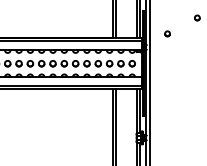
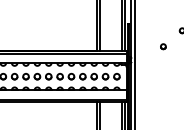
part: (167, 33) -> (163, 46), moved

